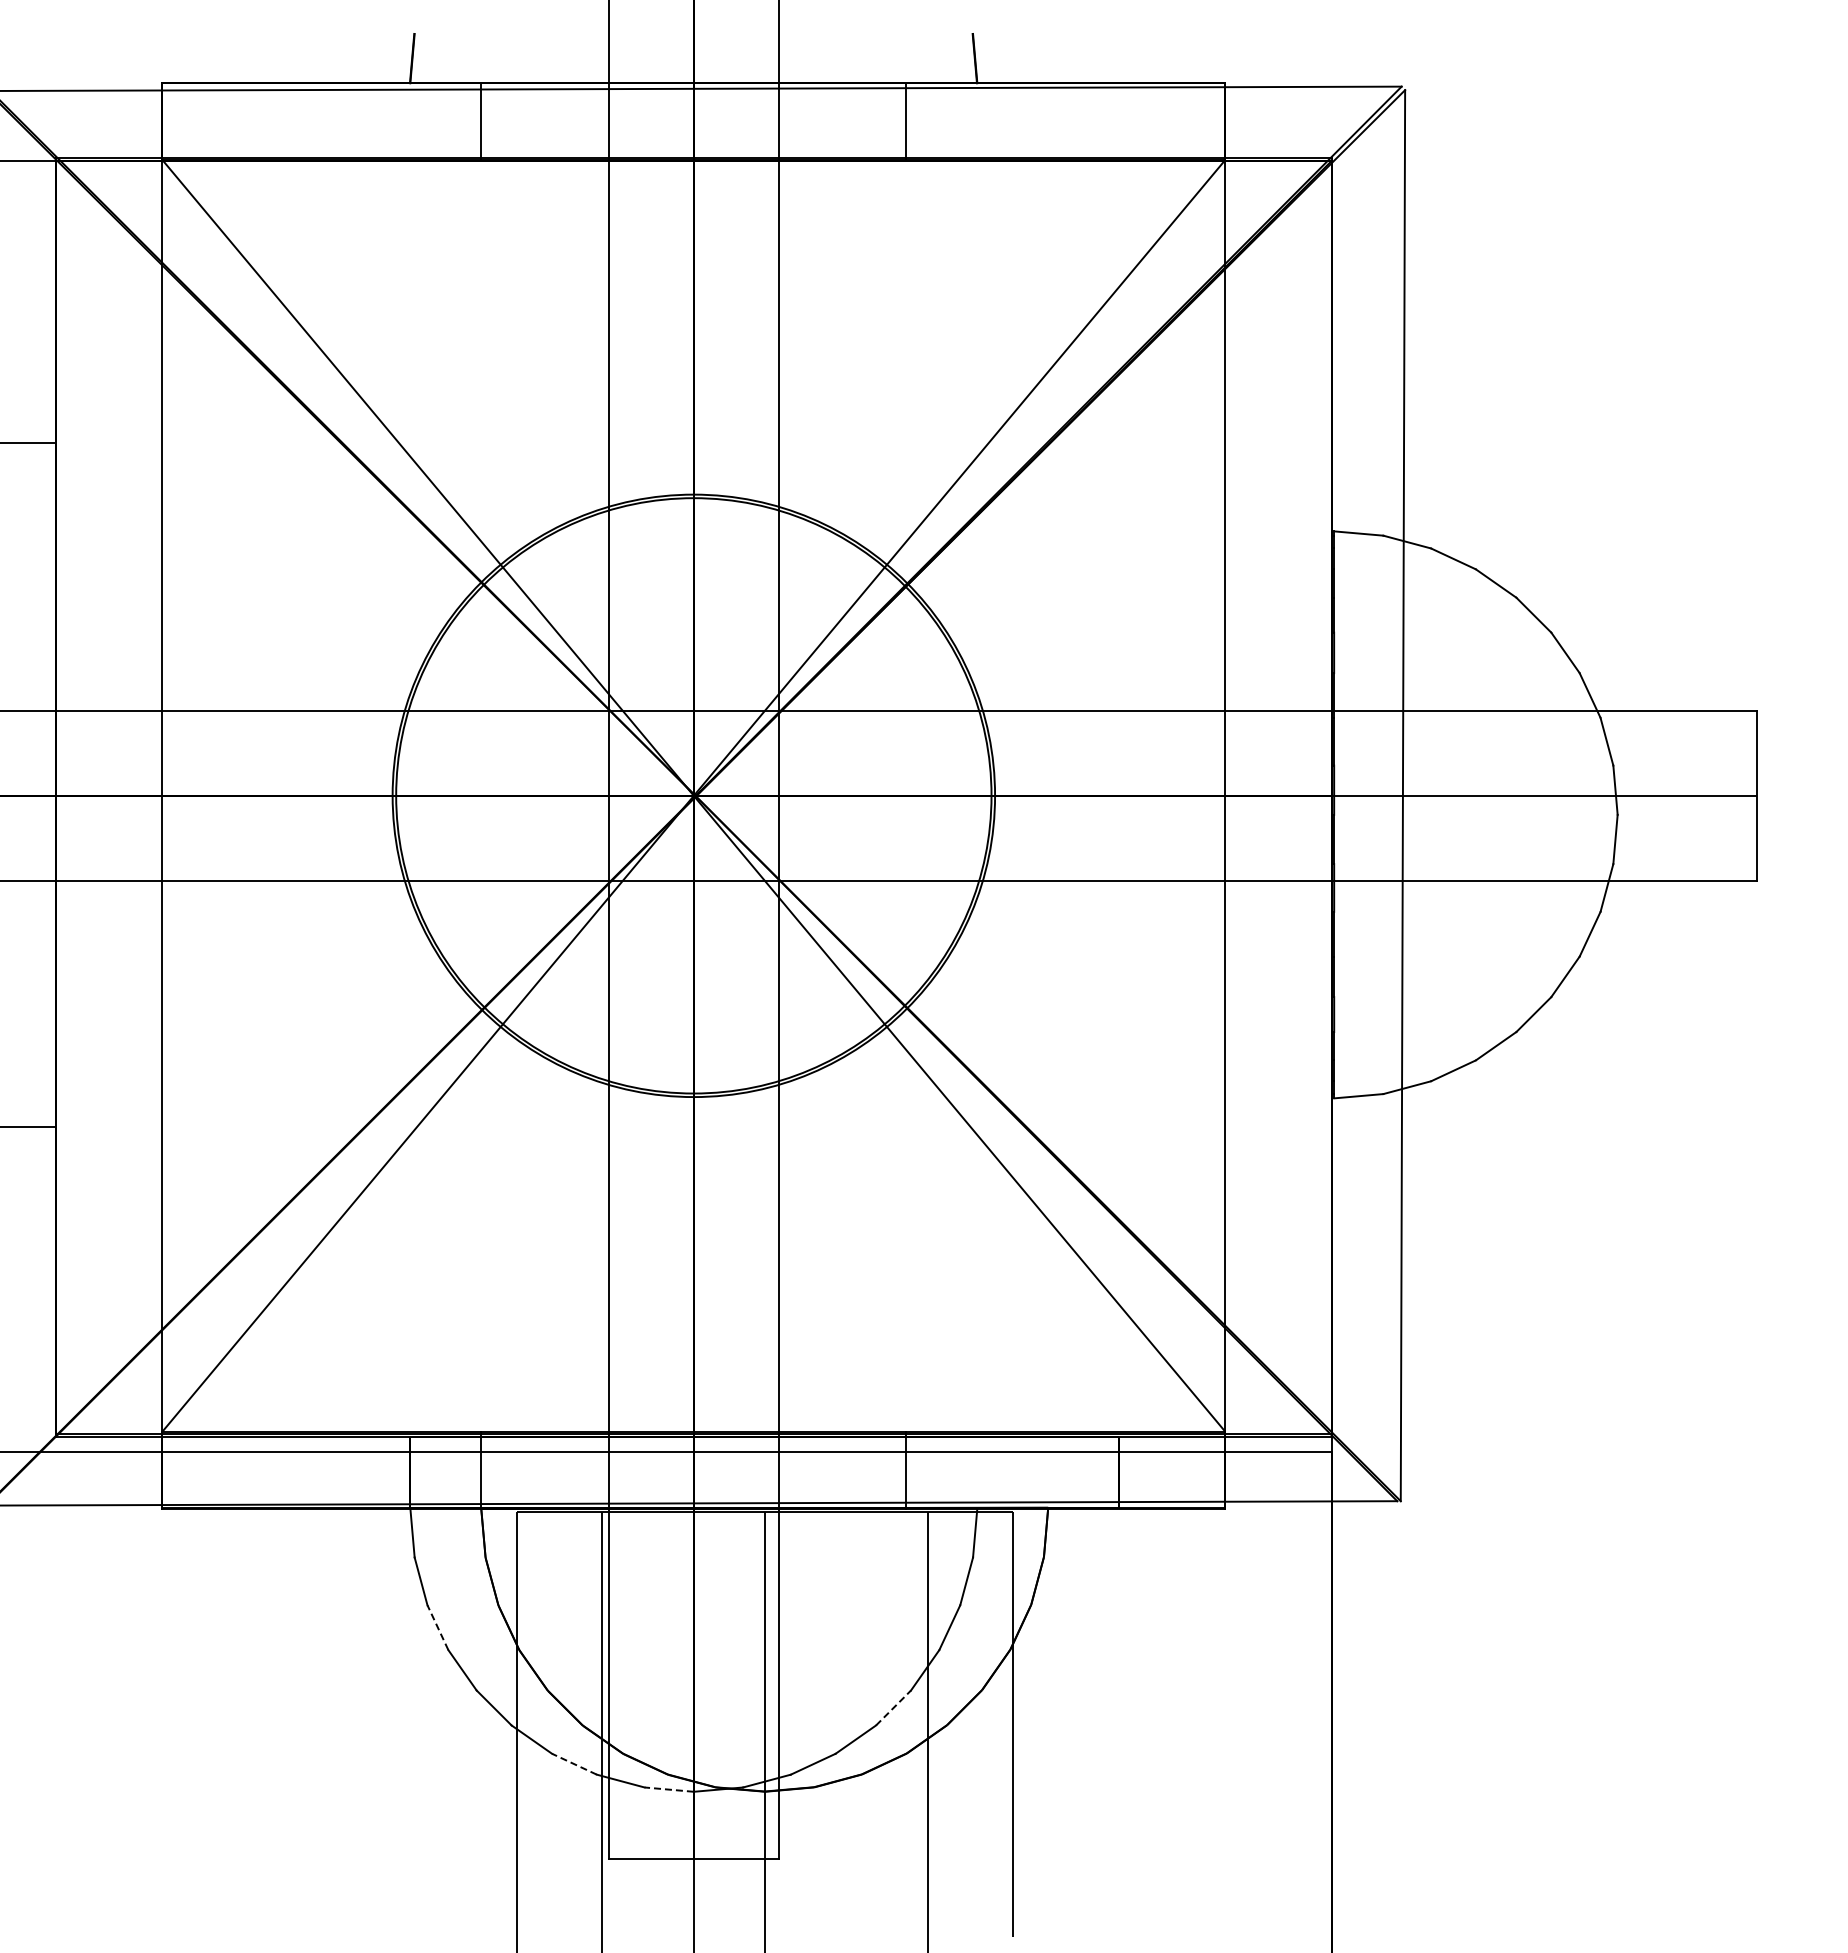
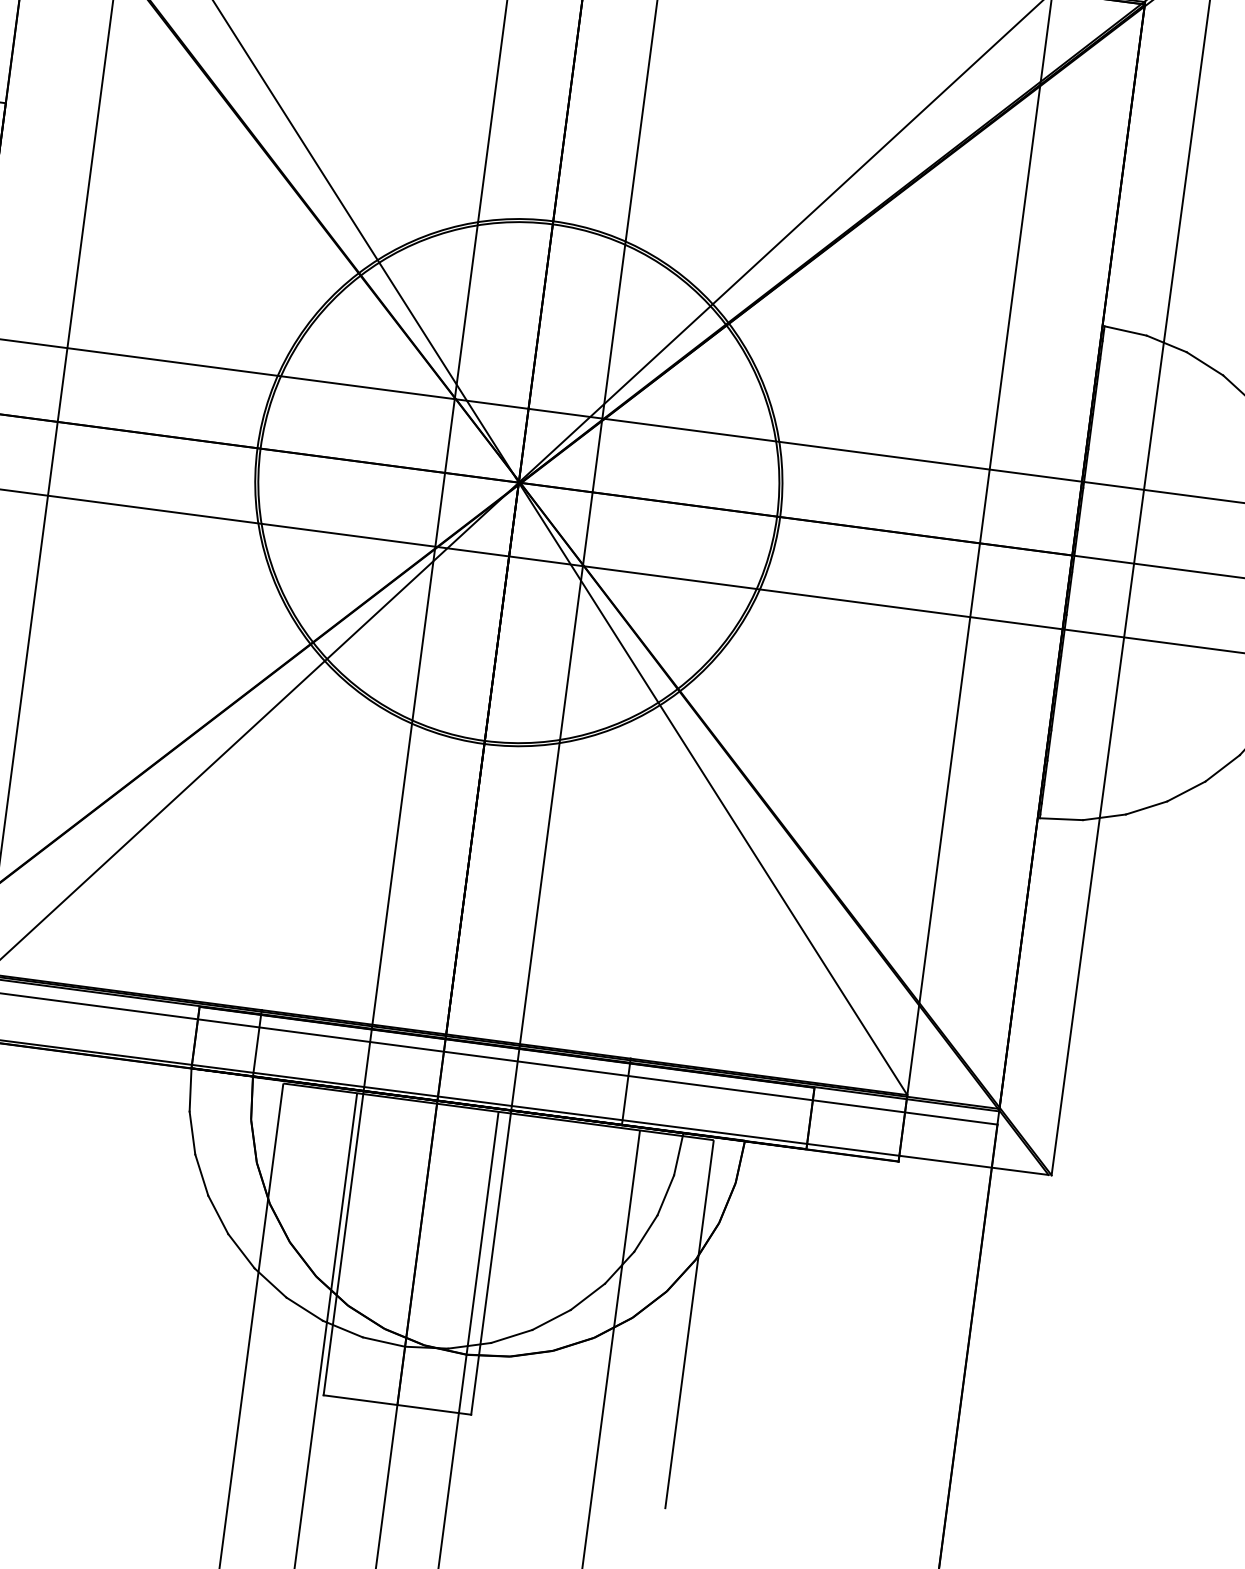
line: (437, 1627) -> (201, 1174), dashed -> solid
line: (893, 1707) -> (587, 1296), dashed -> solid
line: (574, 1764) -> (304, 1309), dashed -> solid
line: (669, 1789) -> (384, 1341), dashed -> solid

